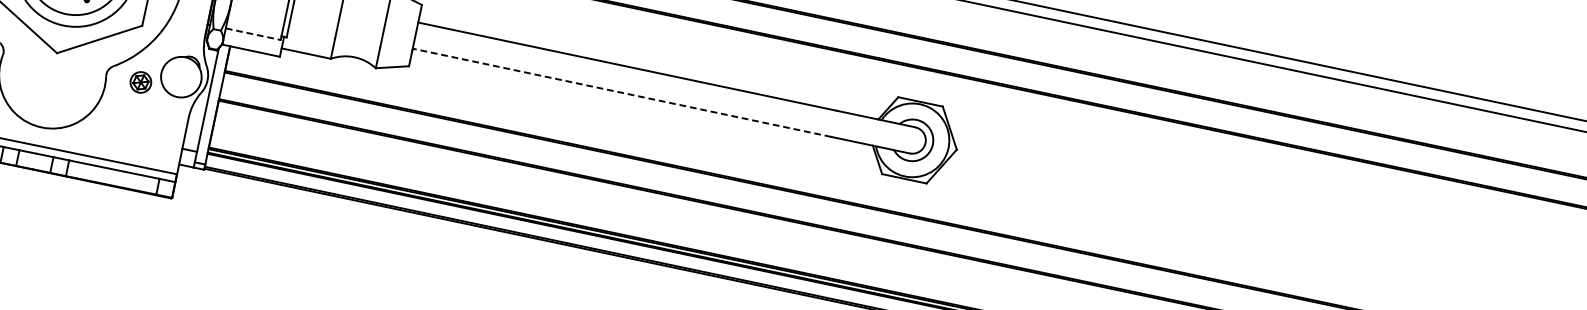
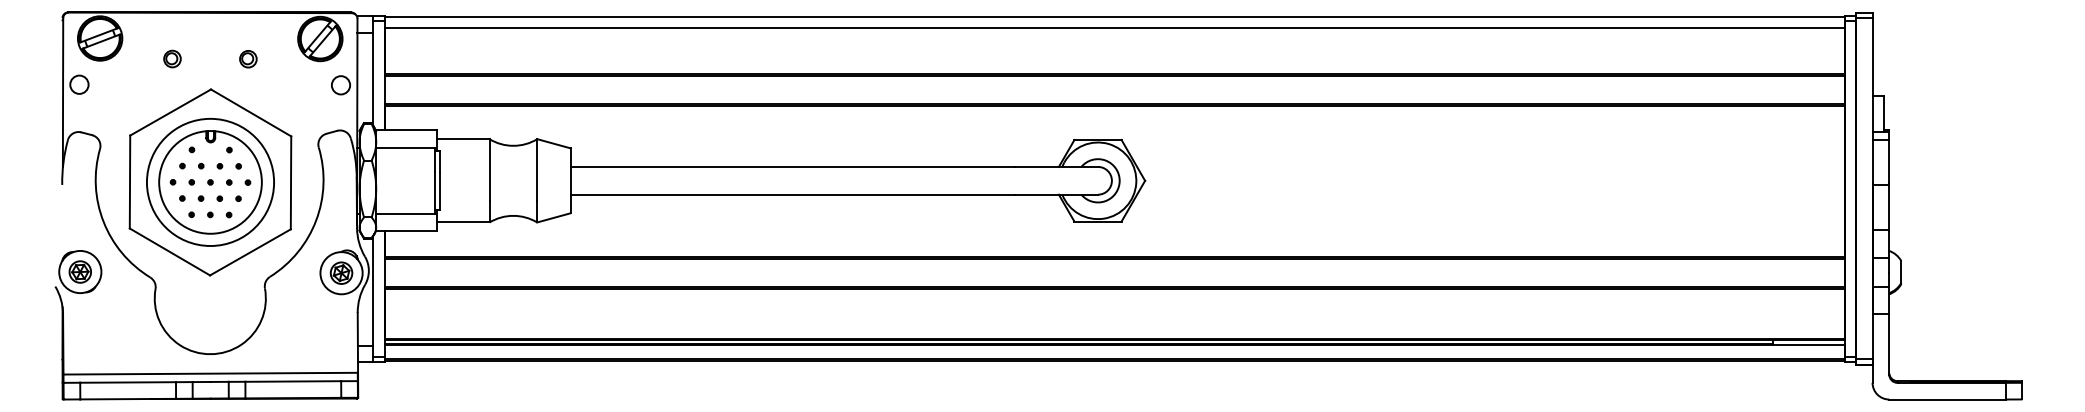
line: (253, 34) -> (405, 214), dashed -> solid
part: (140, 81) -> (341, 272), moved
line: (621, 92) -> (792, 194), dashed -> solid

